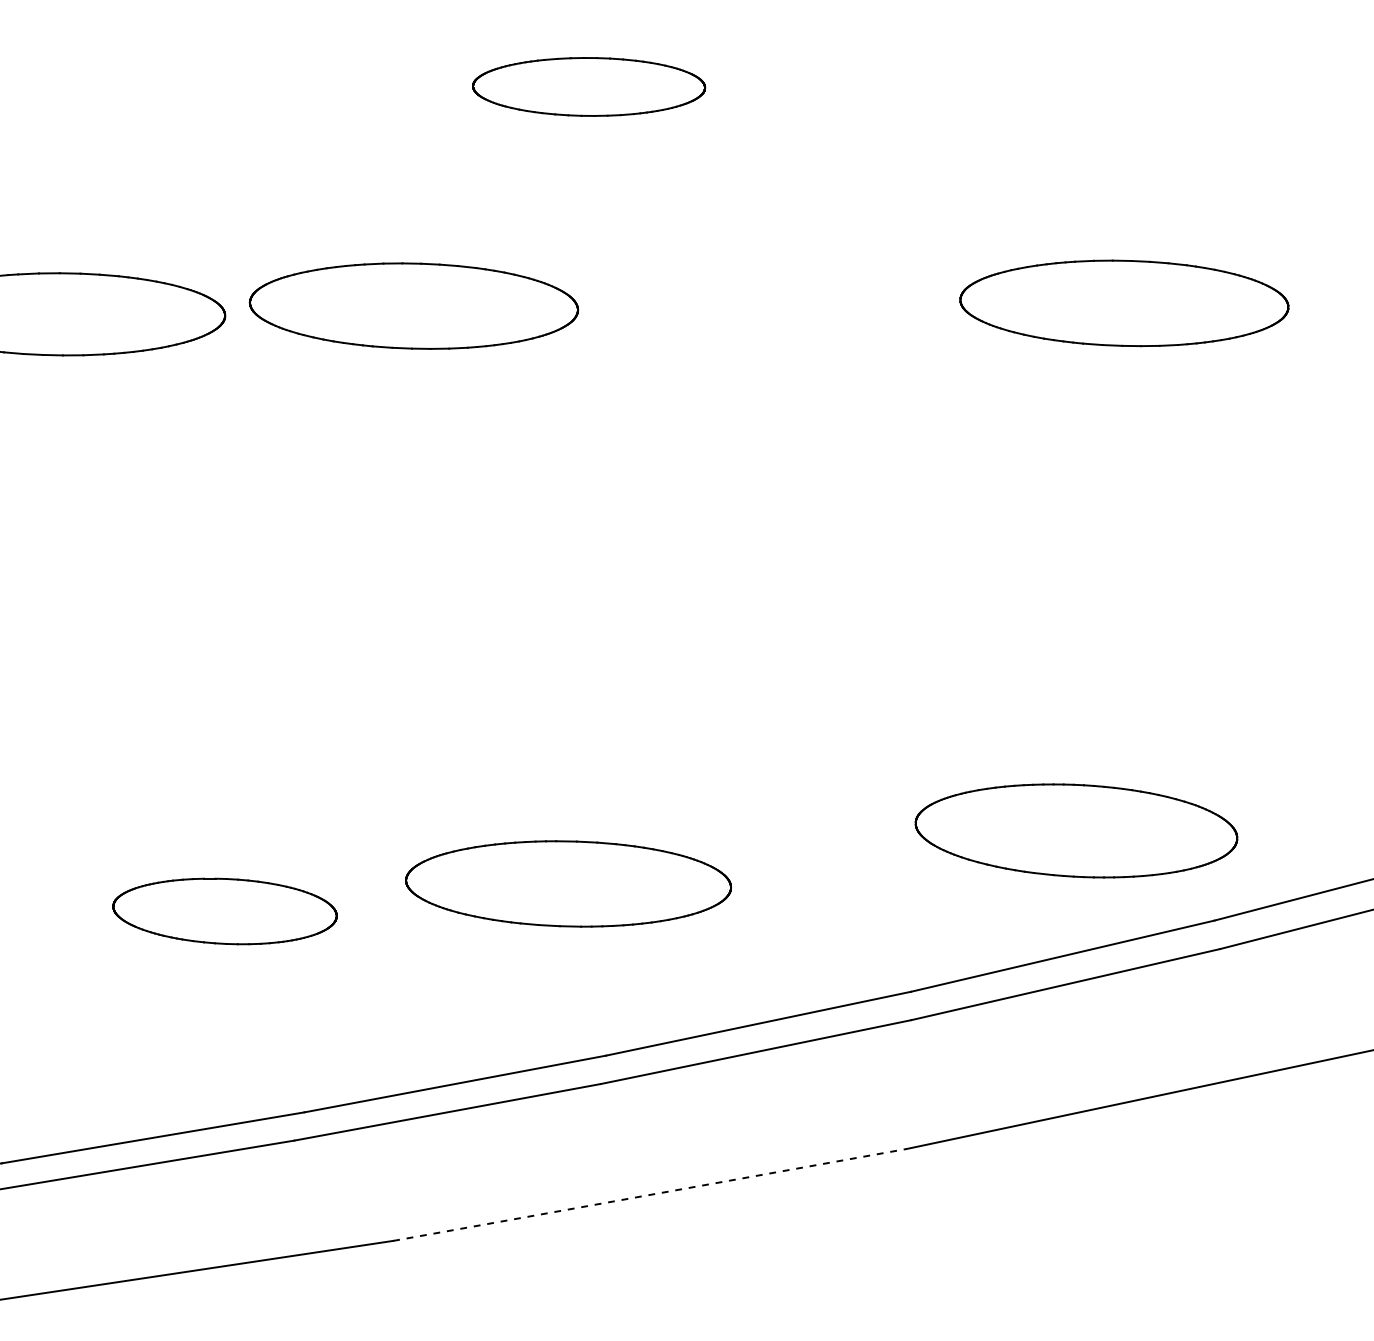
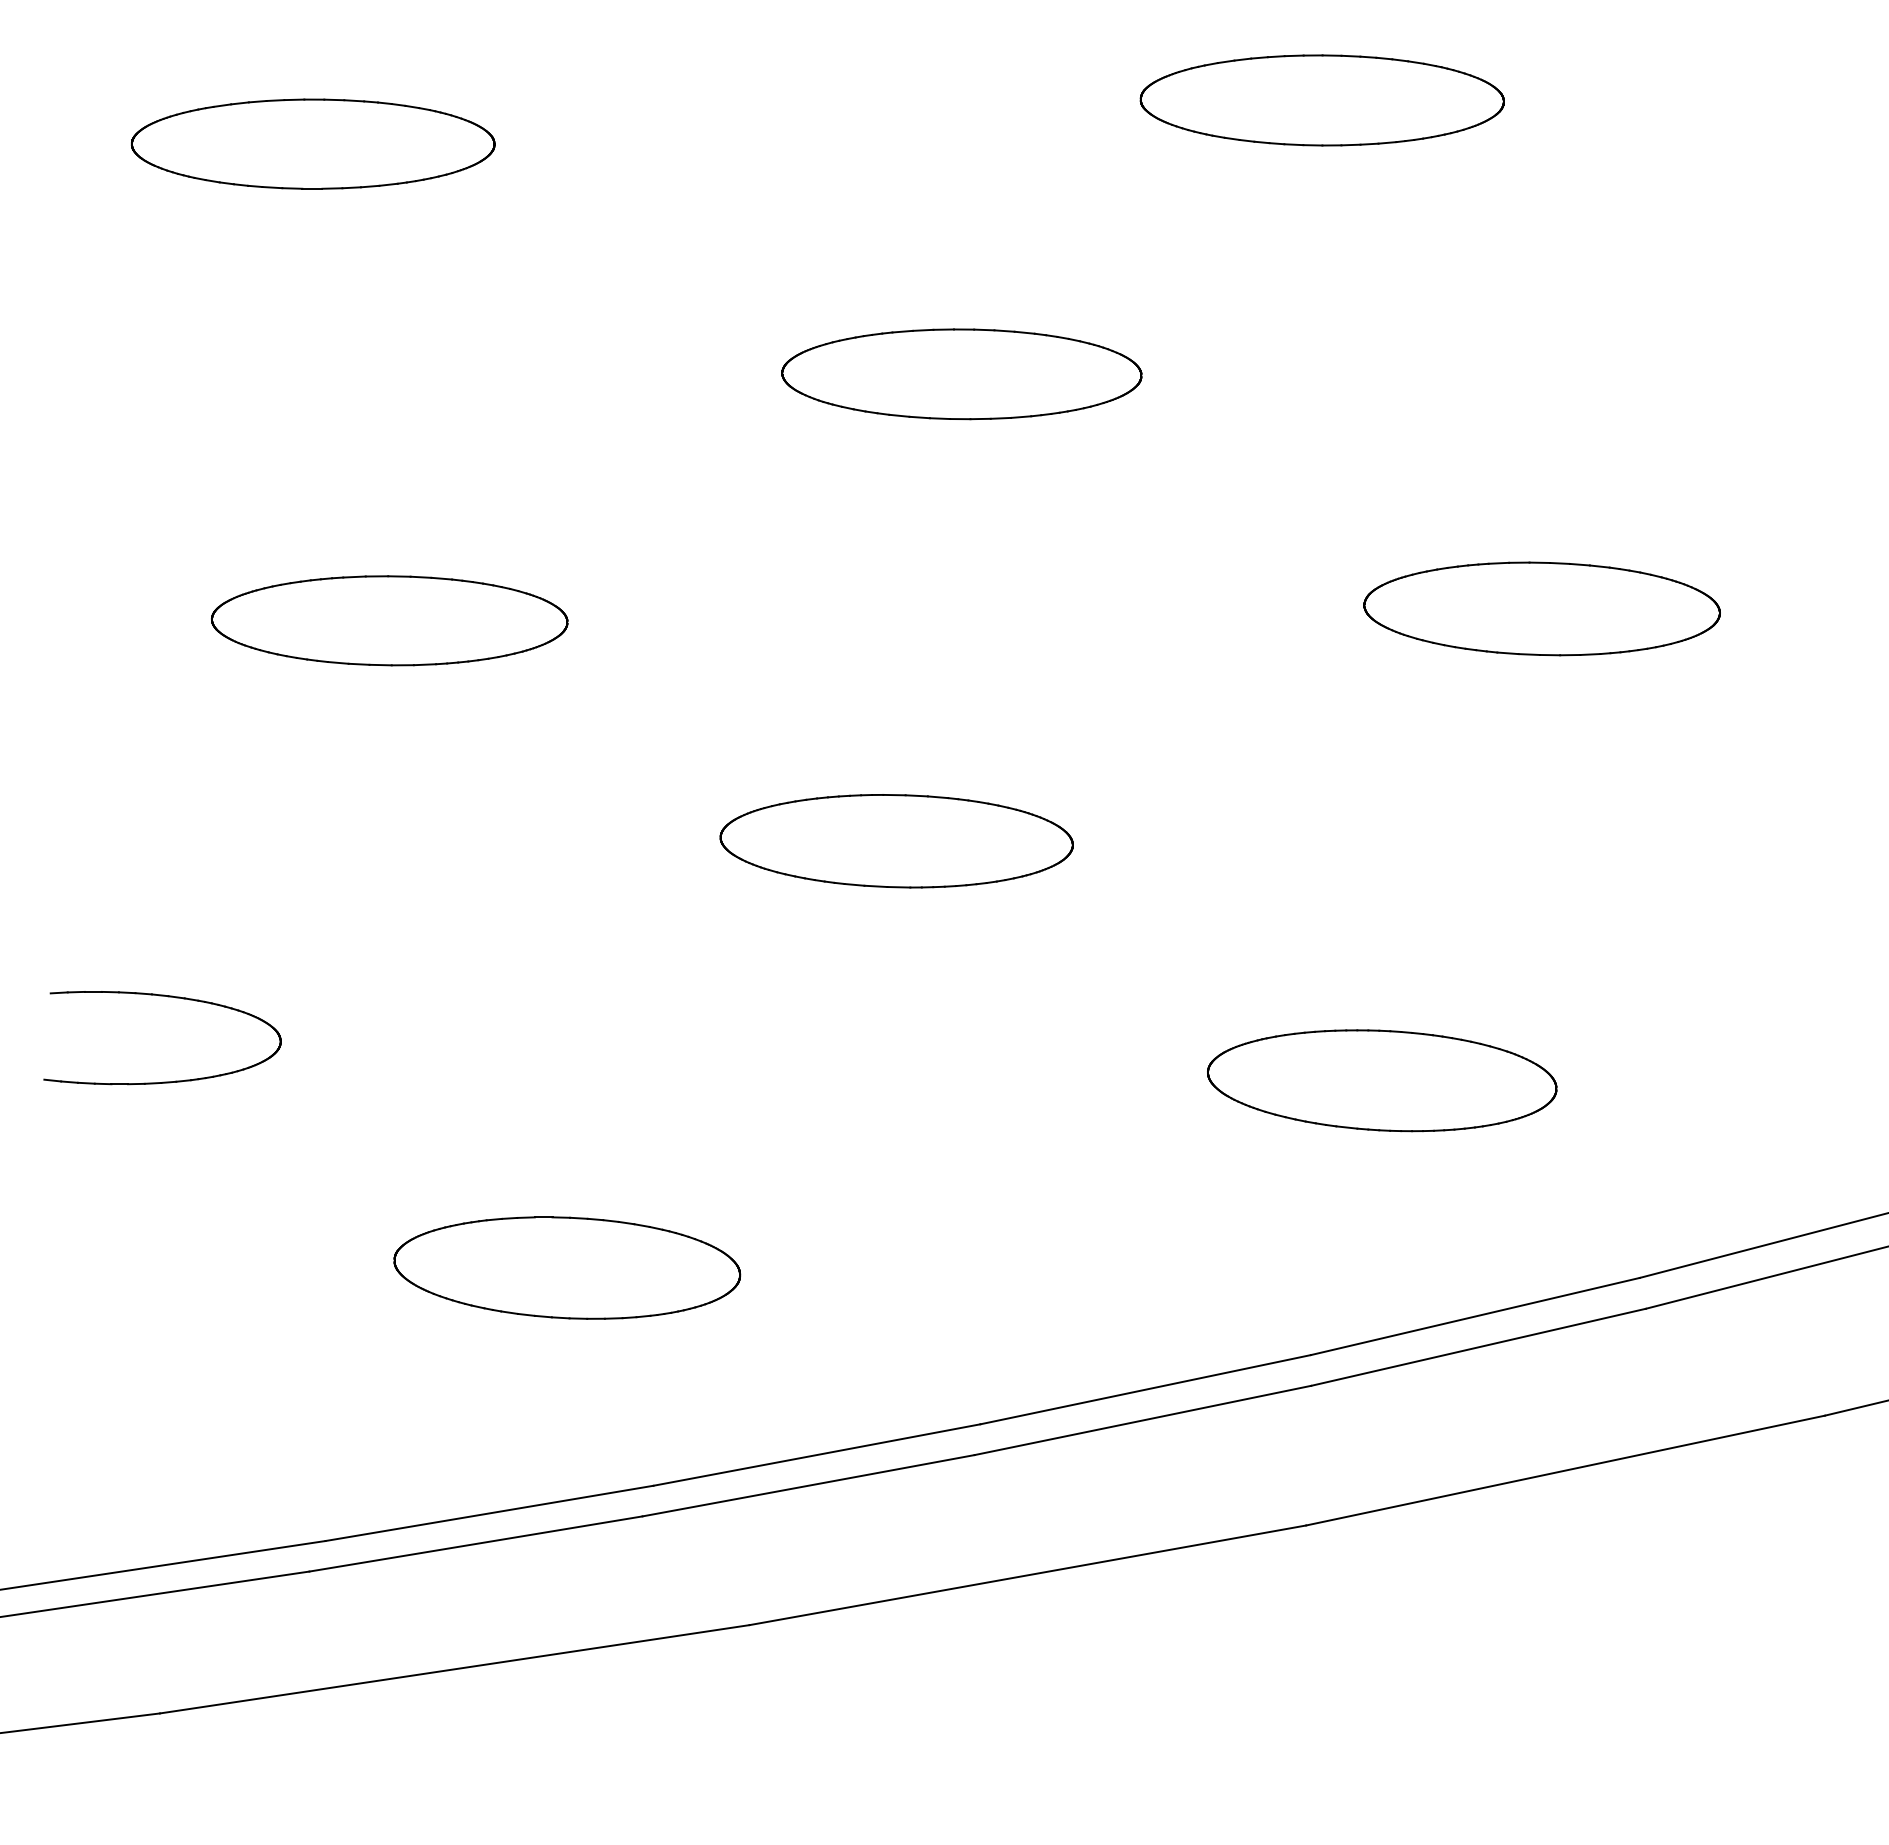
part: (588, 87) -> (961, 374), size x1.43
part: (413, 305) -> (771, 611), removed
part: (1076, 830) -> (1382, 1080), moved
part: (568, 884) -> (896, 841), moved
part: (225, 910) -> (567, 1267), size x1.43
line: (649, 1195) -> (1027, 1575), dashed -> solid

